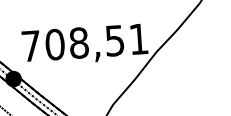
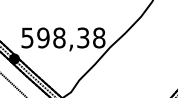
text: (85, 41) -> (63, 37), 708,51 -> 598,38

